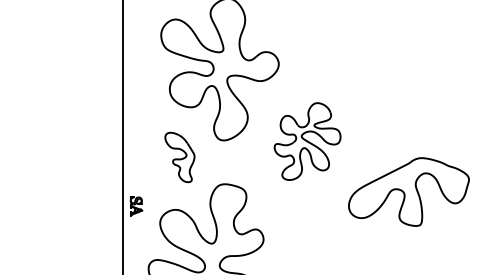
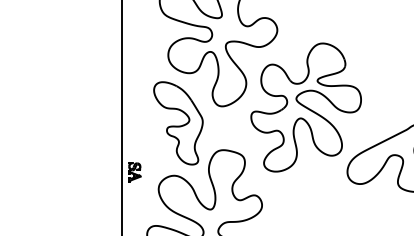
part: (307, 141) -> (306, 107), size x1.67
part: (179, 157) -> (178, 123), size x1.67

